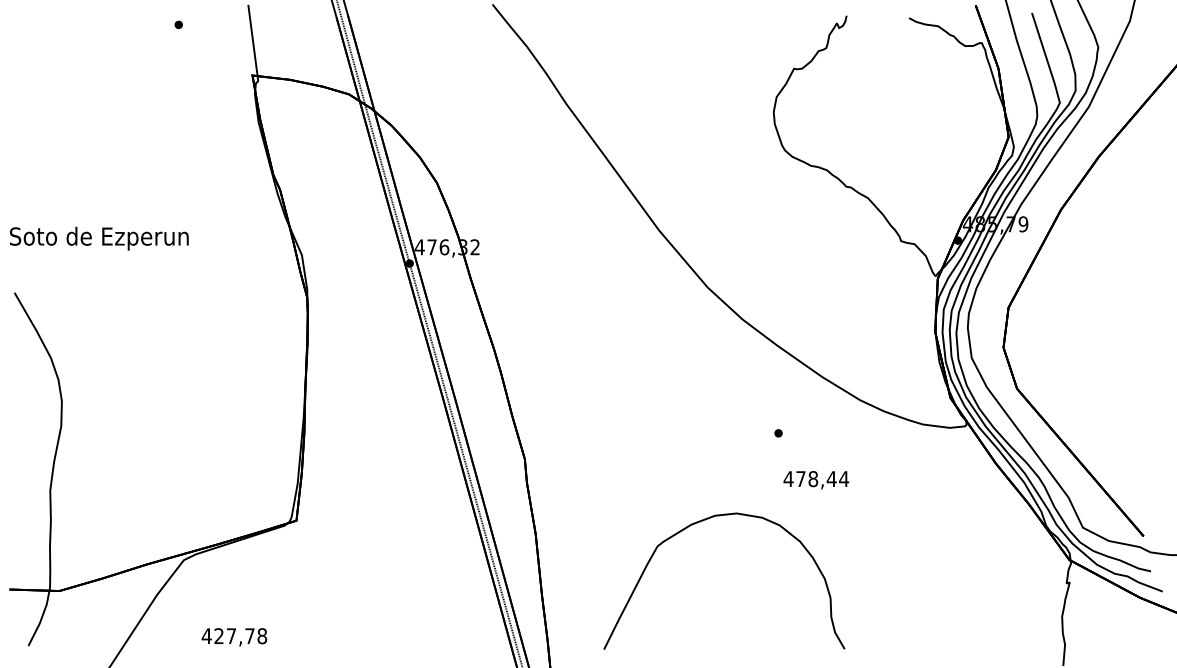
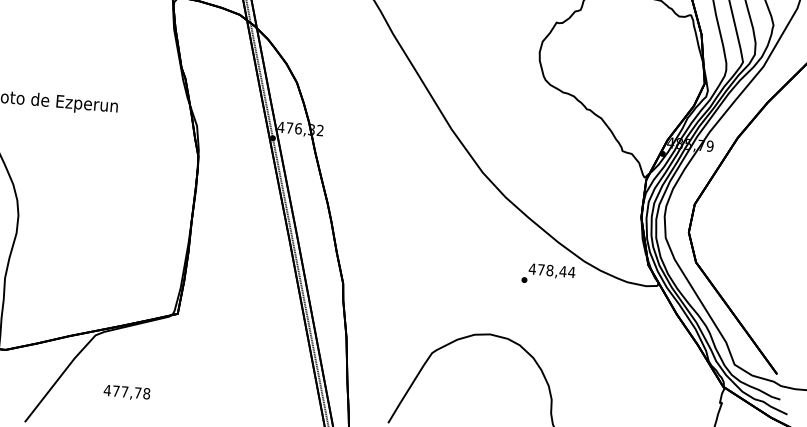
text: (816, 480) -> (552, 271), moved
text: (218, 635) -> (115, 390), 427,78 -> 477,78

